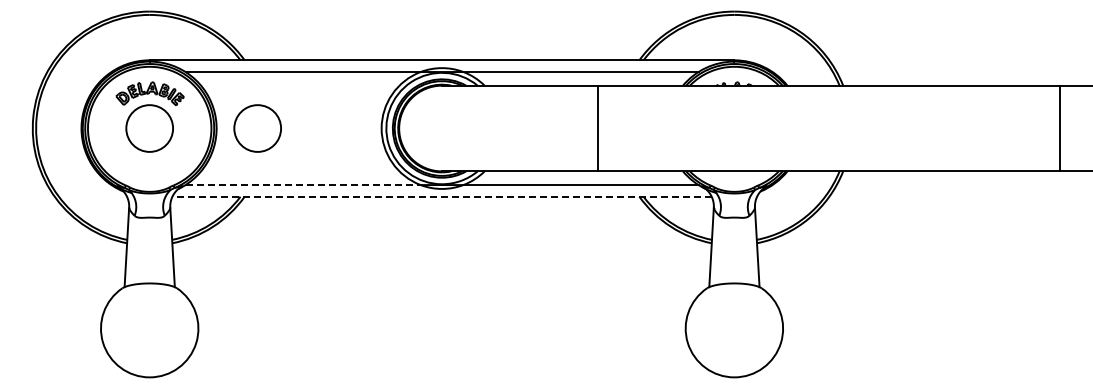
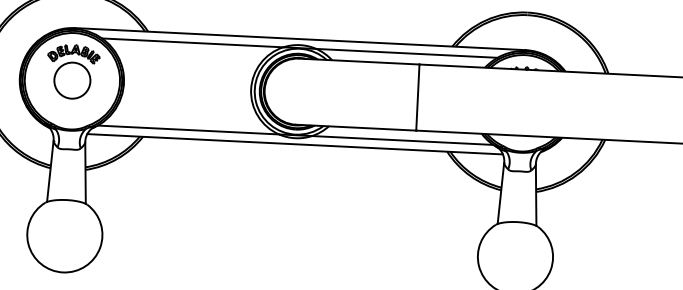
circle: (257, 128) -> (155, 84), removed
line: (303, 185) -> (188, 130), dashed -> solid
line: (442, 196) -> (295, 144), dashed -> solid

